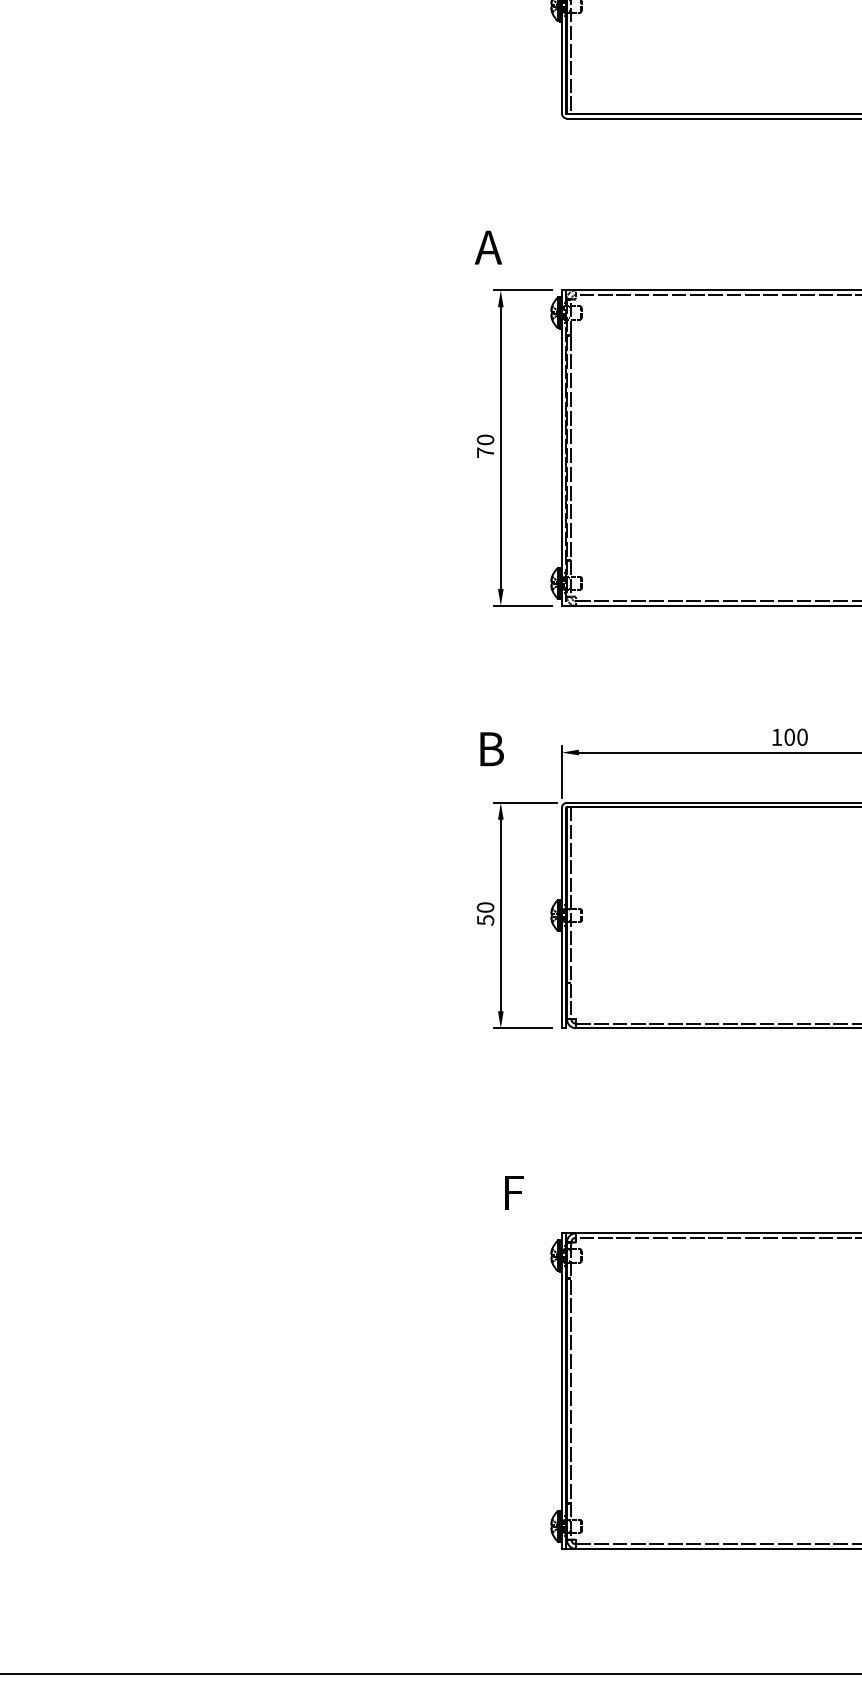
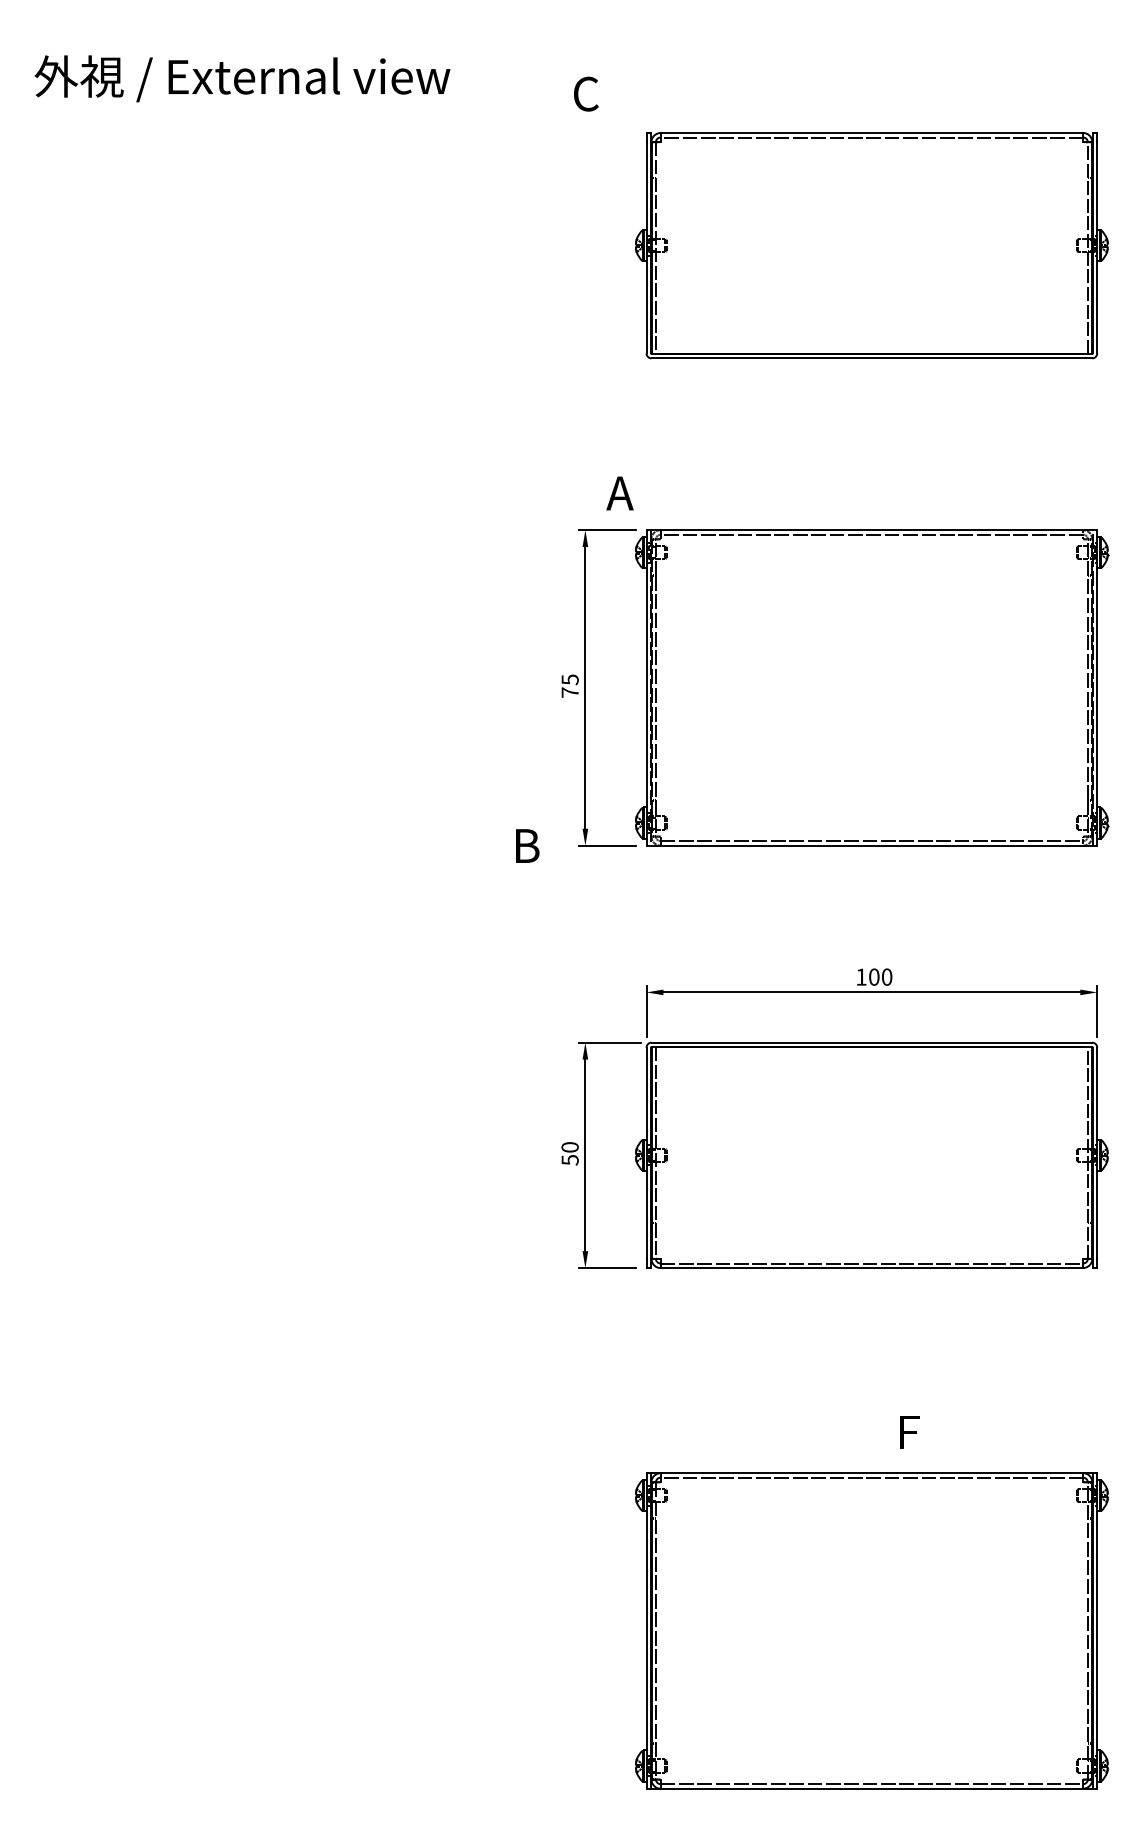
text: (487, 247) -> (619, 493), moved
text: (484, 439) -> (569, 679), 70 -> 75
text: (491, 748) -> (527, 845), moved
text: (513, 1192) -> (909, 1432), moved

